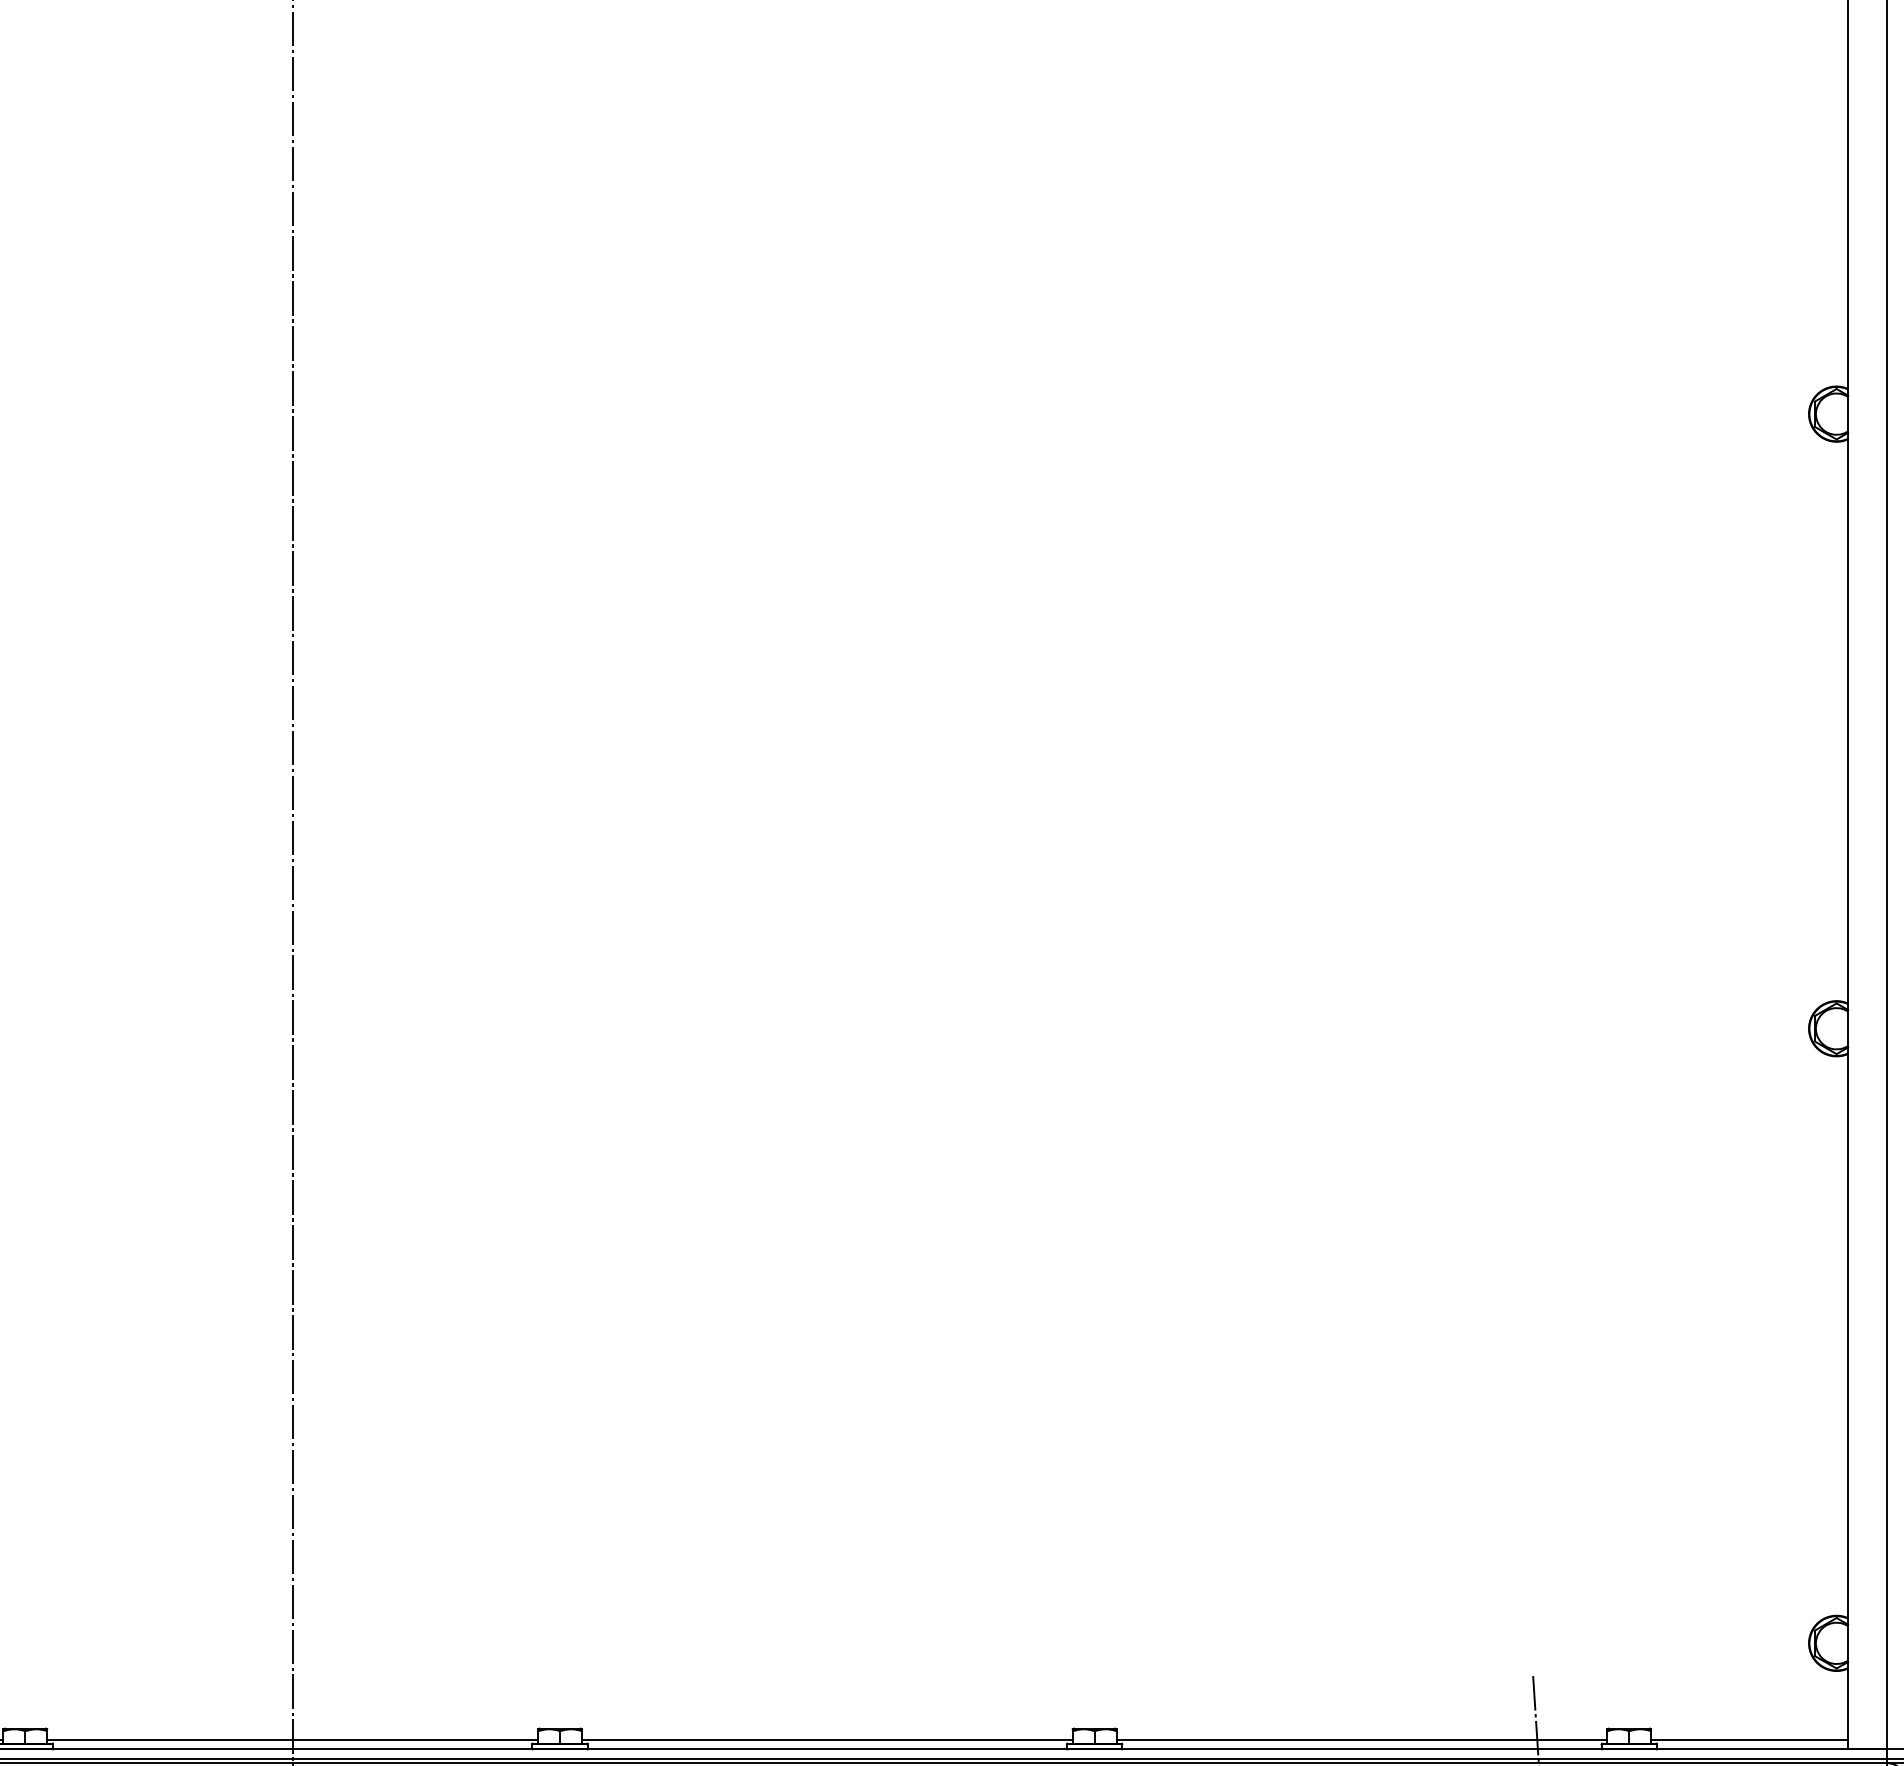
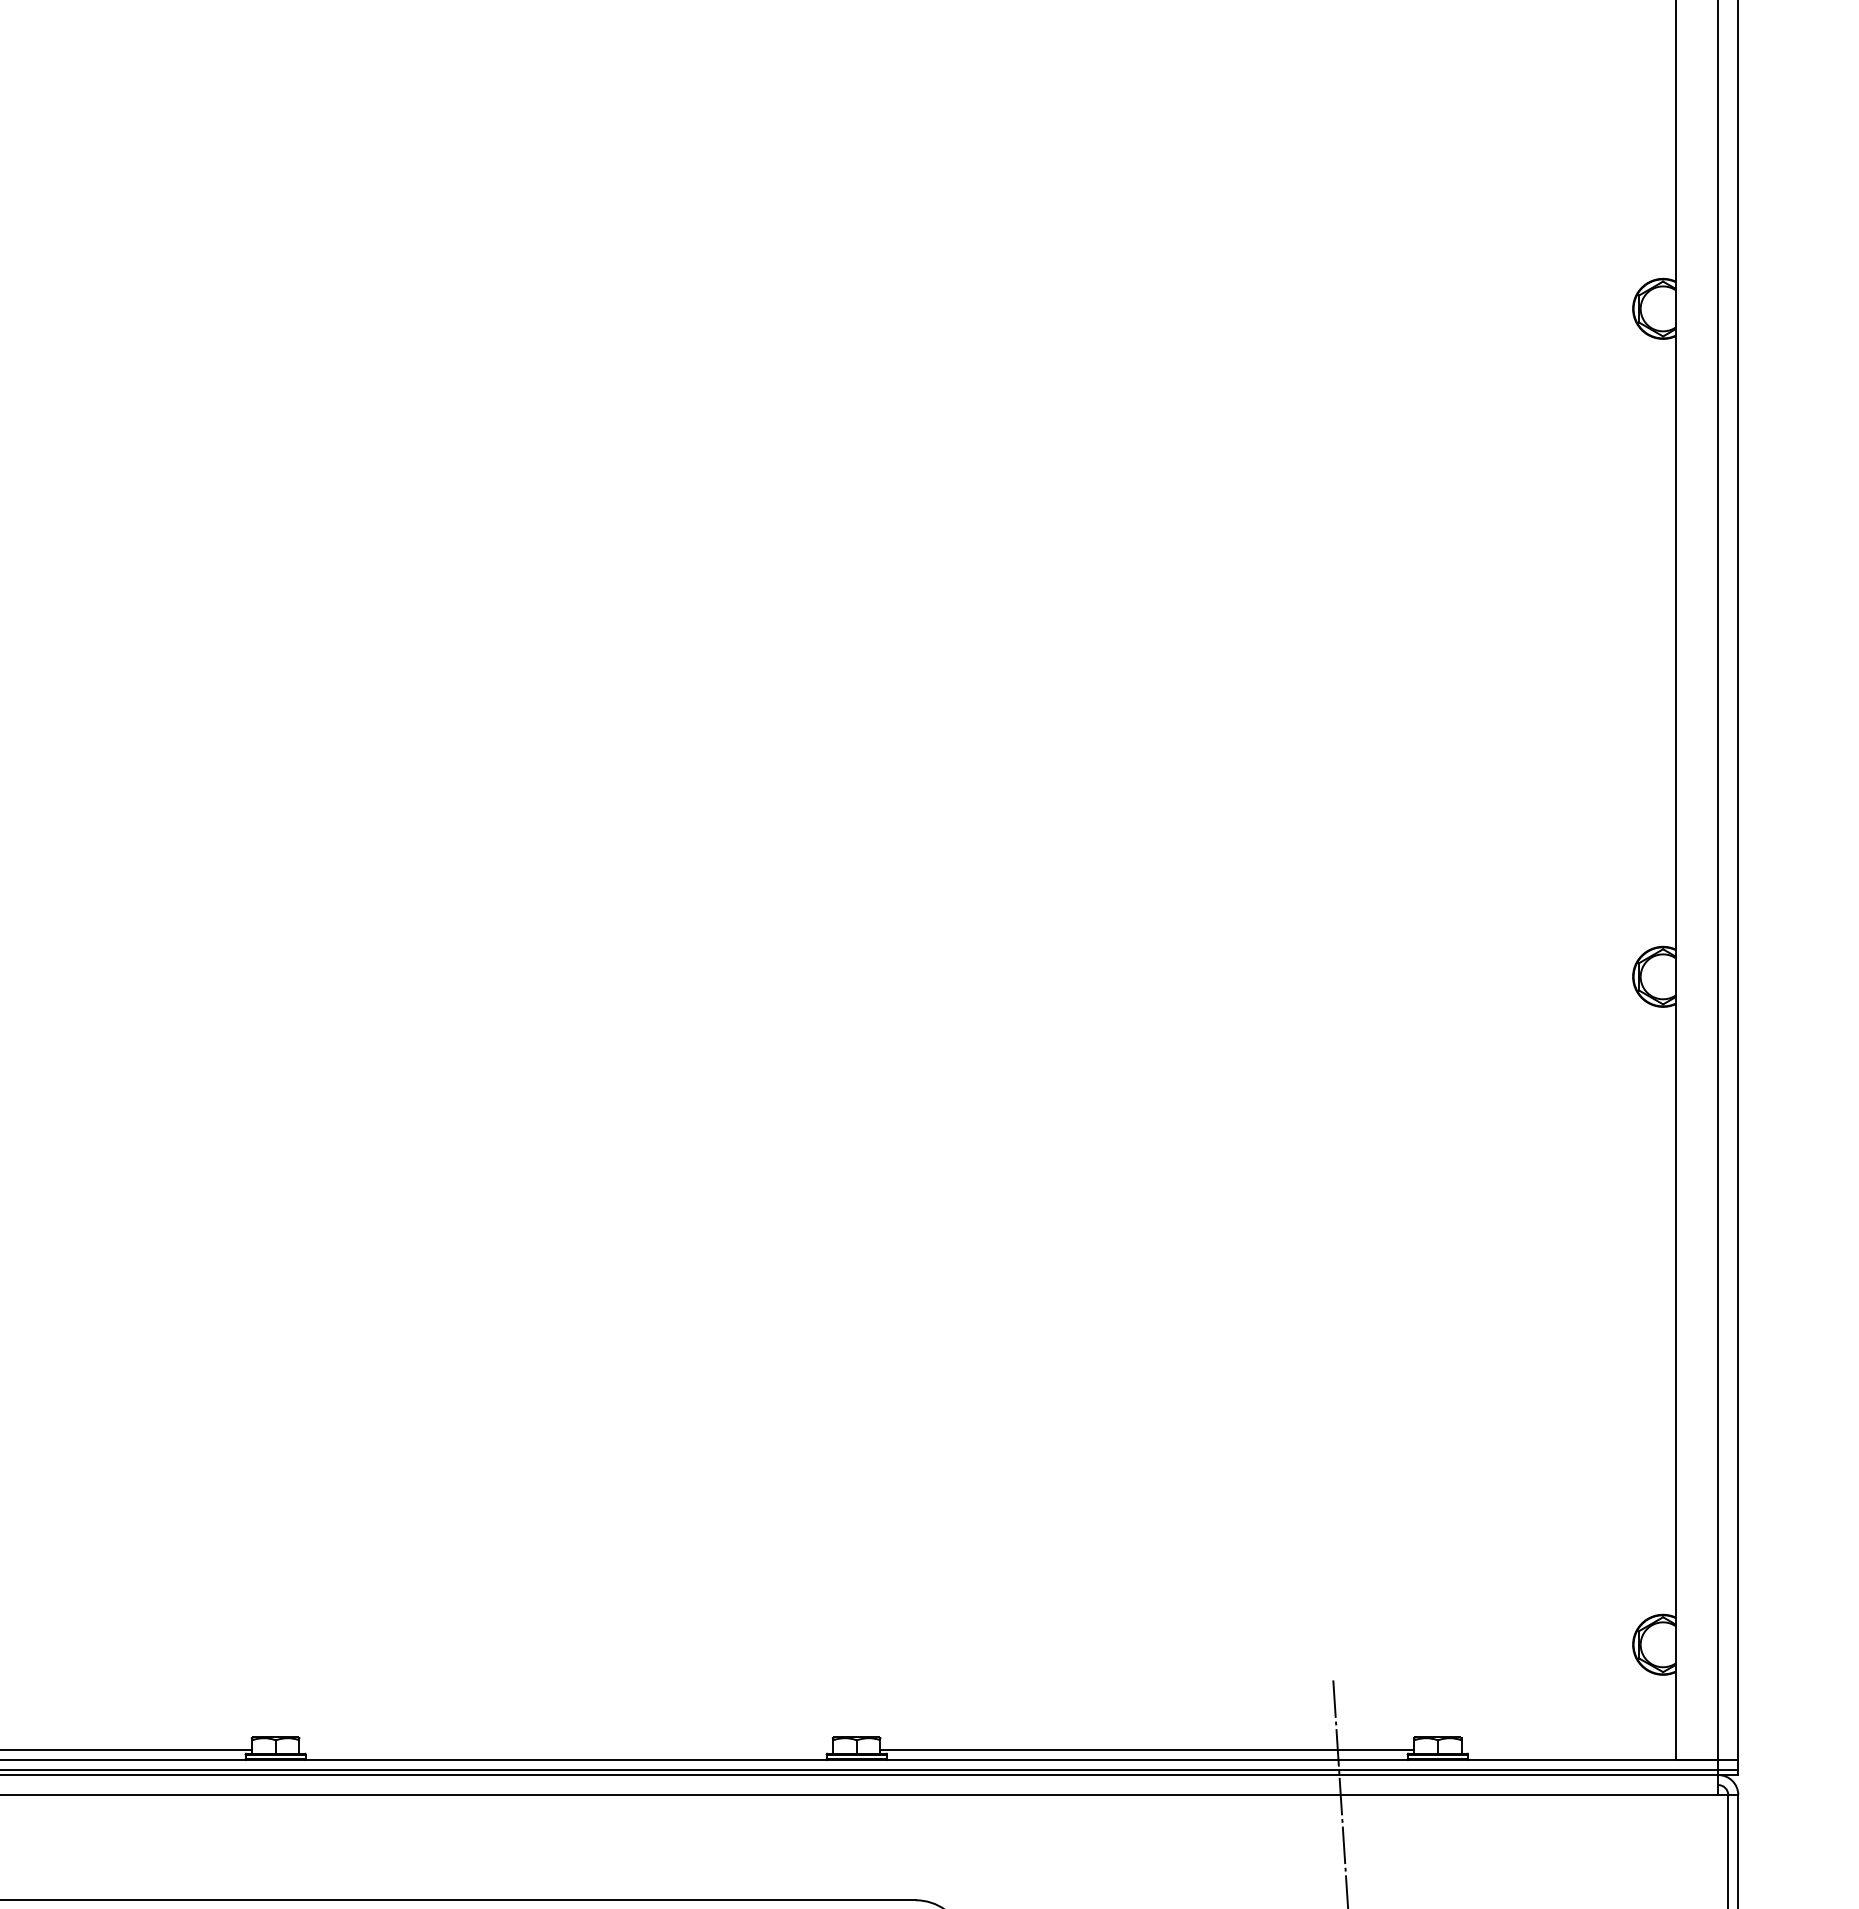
line: (826, 1740) -> (565, 1750), removed
line: (1749, 1740) -> (1568, 1750), removed

